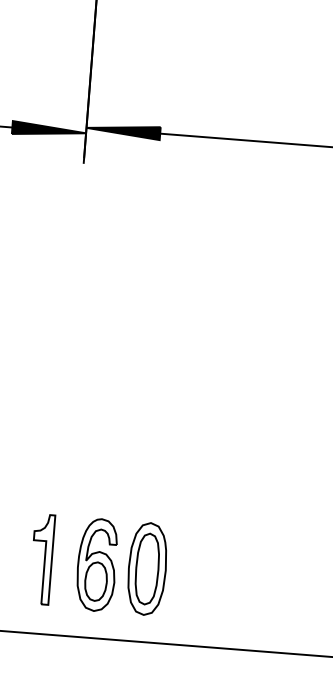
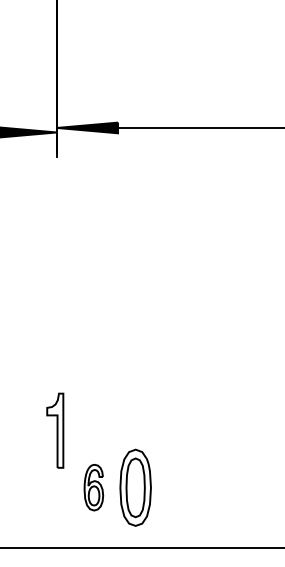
part: (42, 559) -> (55, 430), moved
part: (96, 564) -> (93, 487), size x0.6

